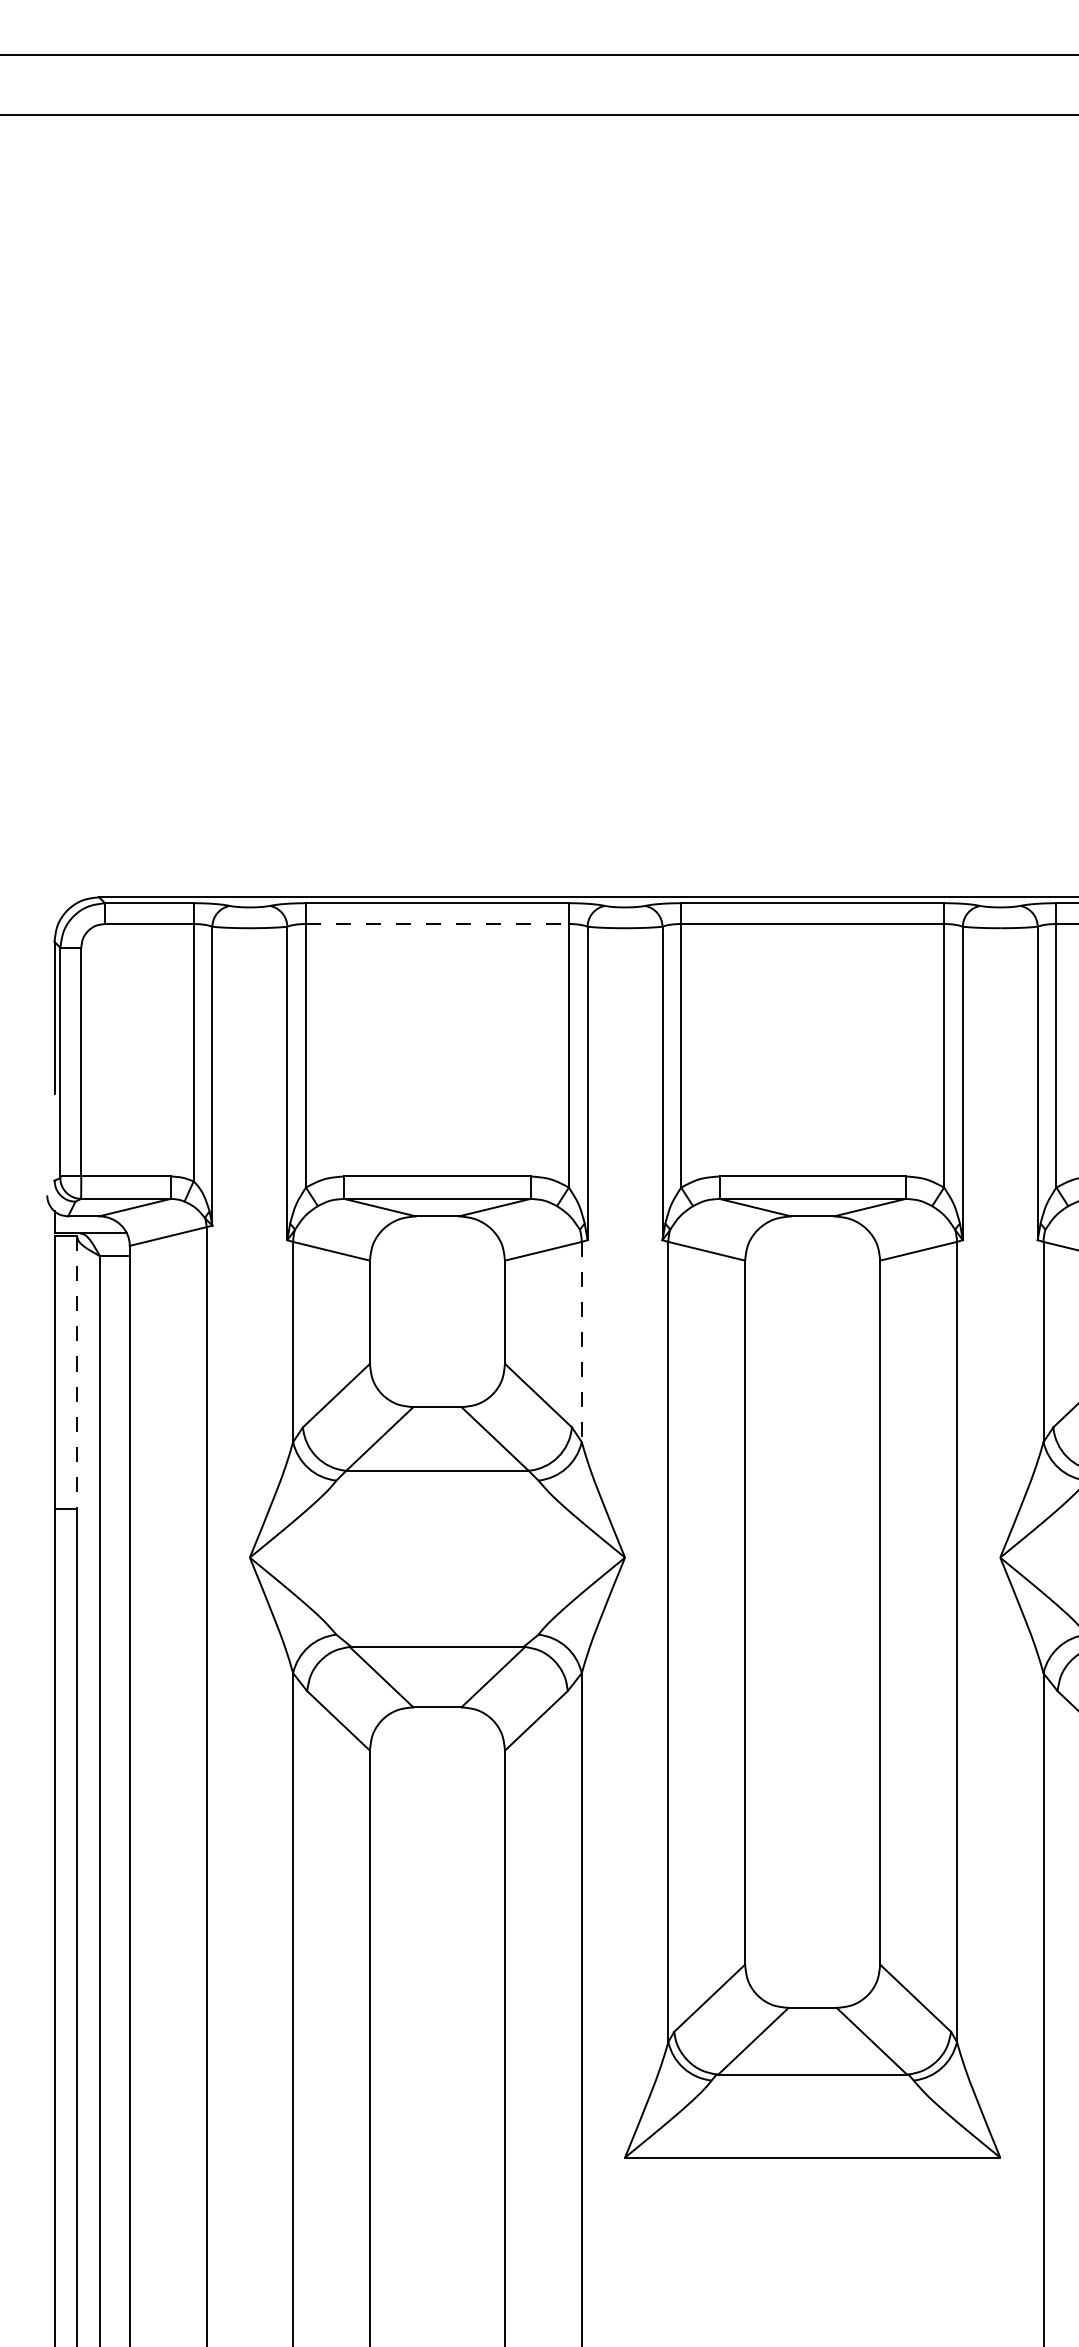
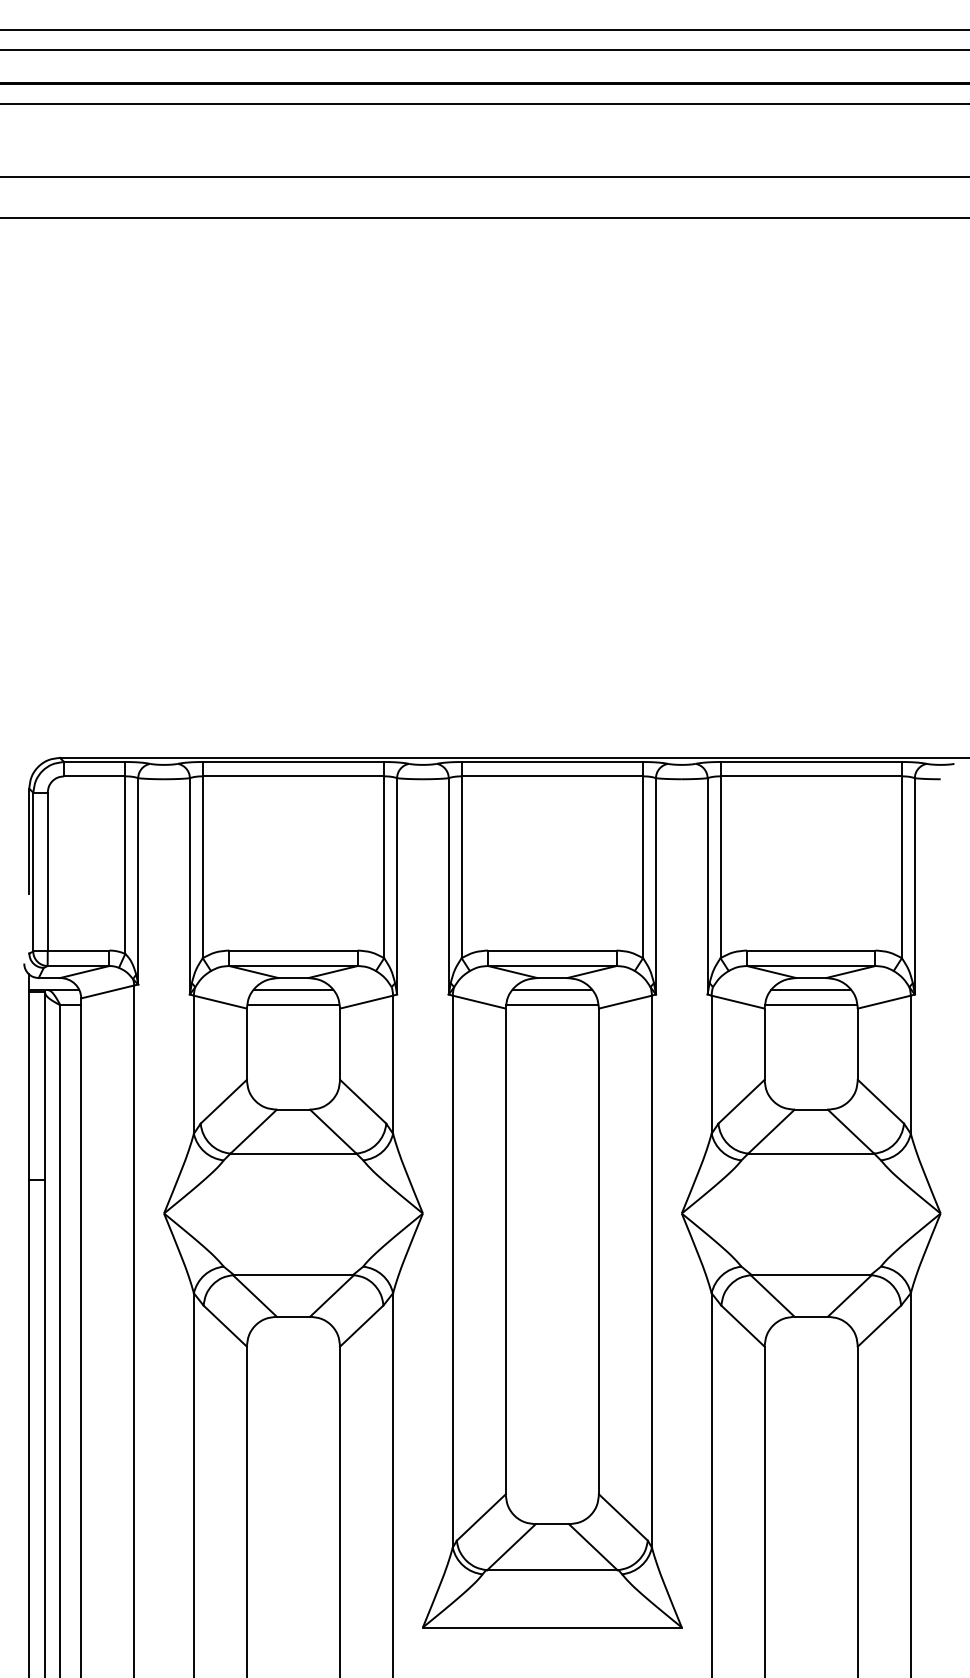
line: (437, 924) -> (293, 776), dashed -> solid
line: (437, 1232) -> (293, 989), added
line: (812, 1232) -> (552, 989), added
line: (437, 1256) -> (293, 1005), added
line: (812, 1256) -> (552, 1005), added
line: (582, 1343) -> (393, 1065), dashed -> solid
line: (76, 1373) -> (44, 1086), dashed -> solid

